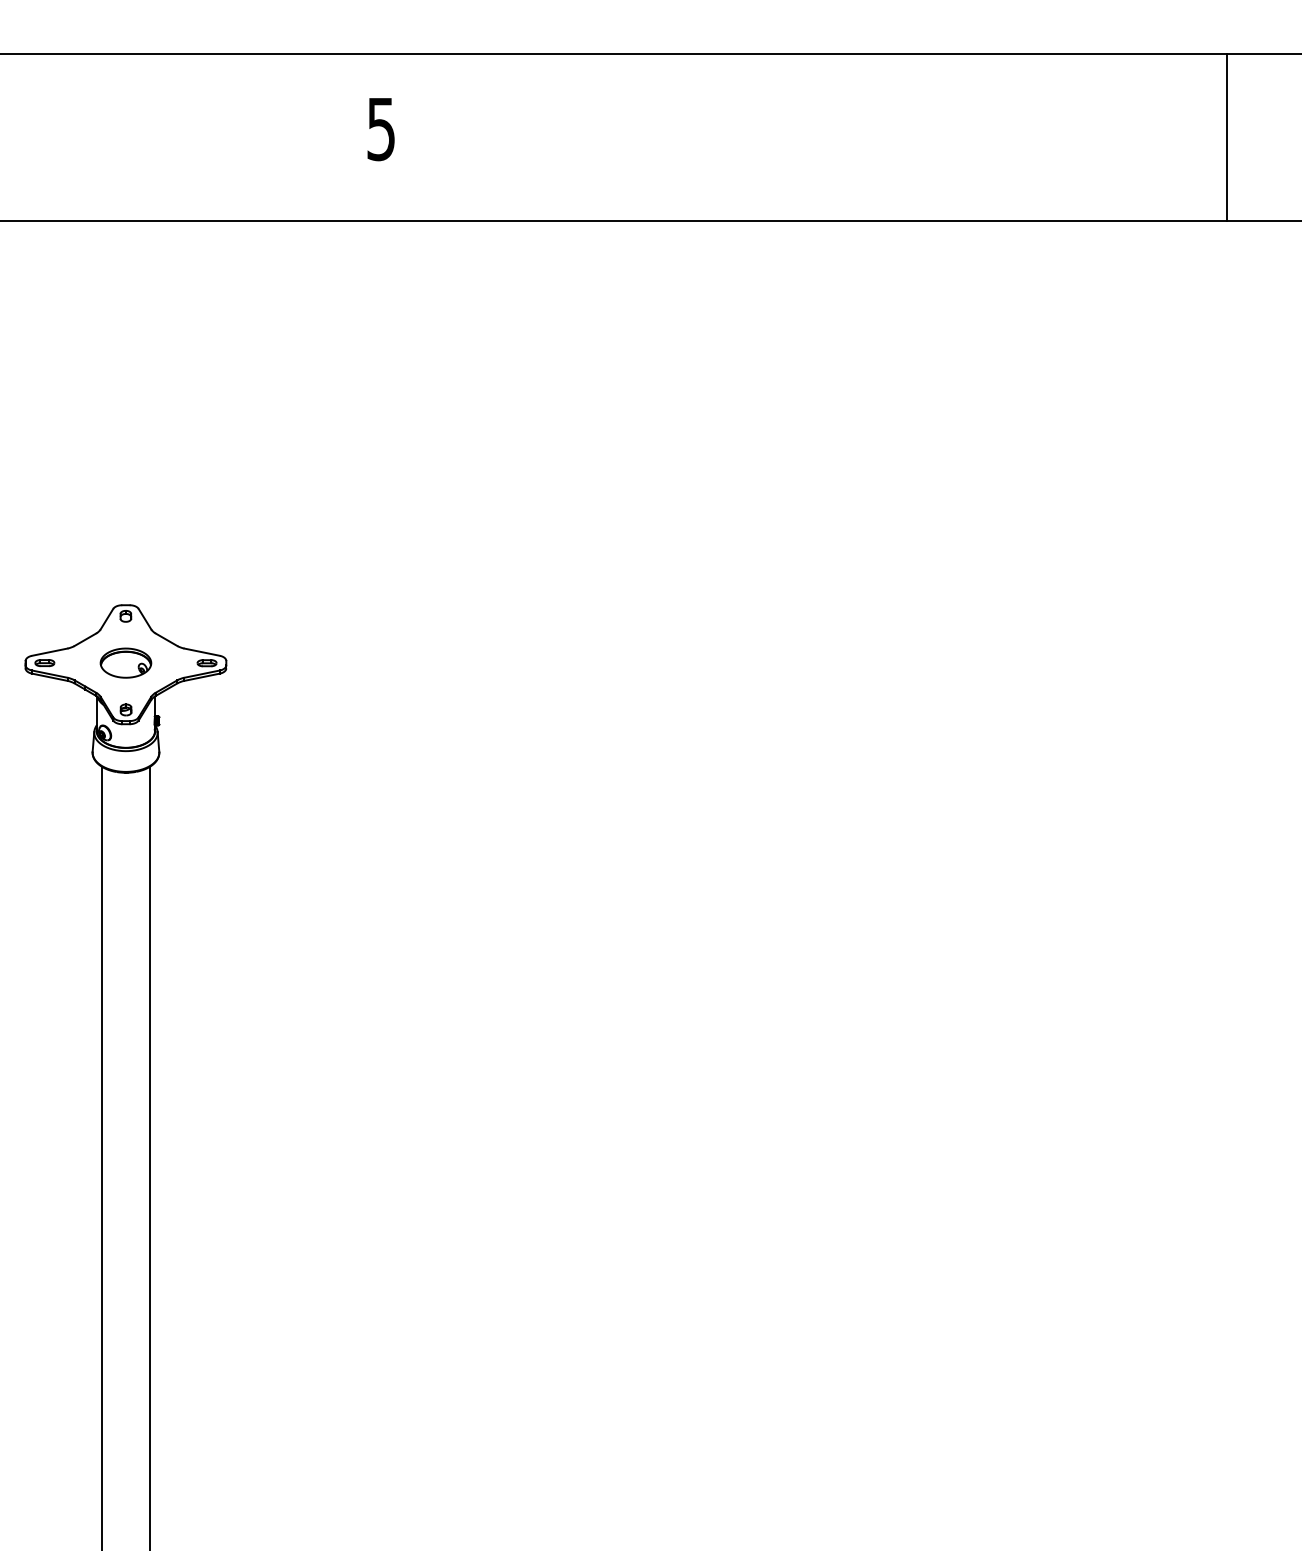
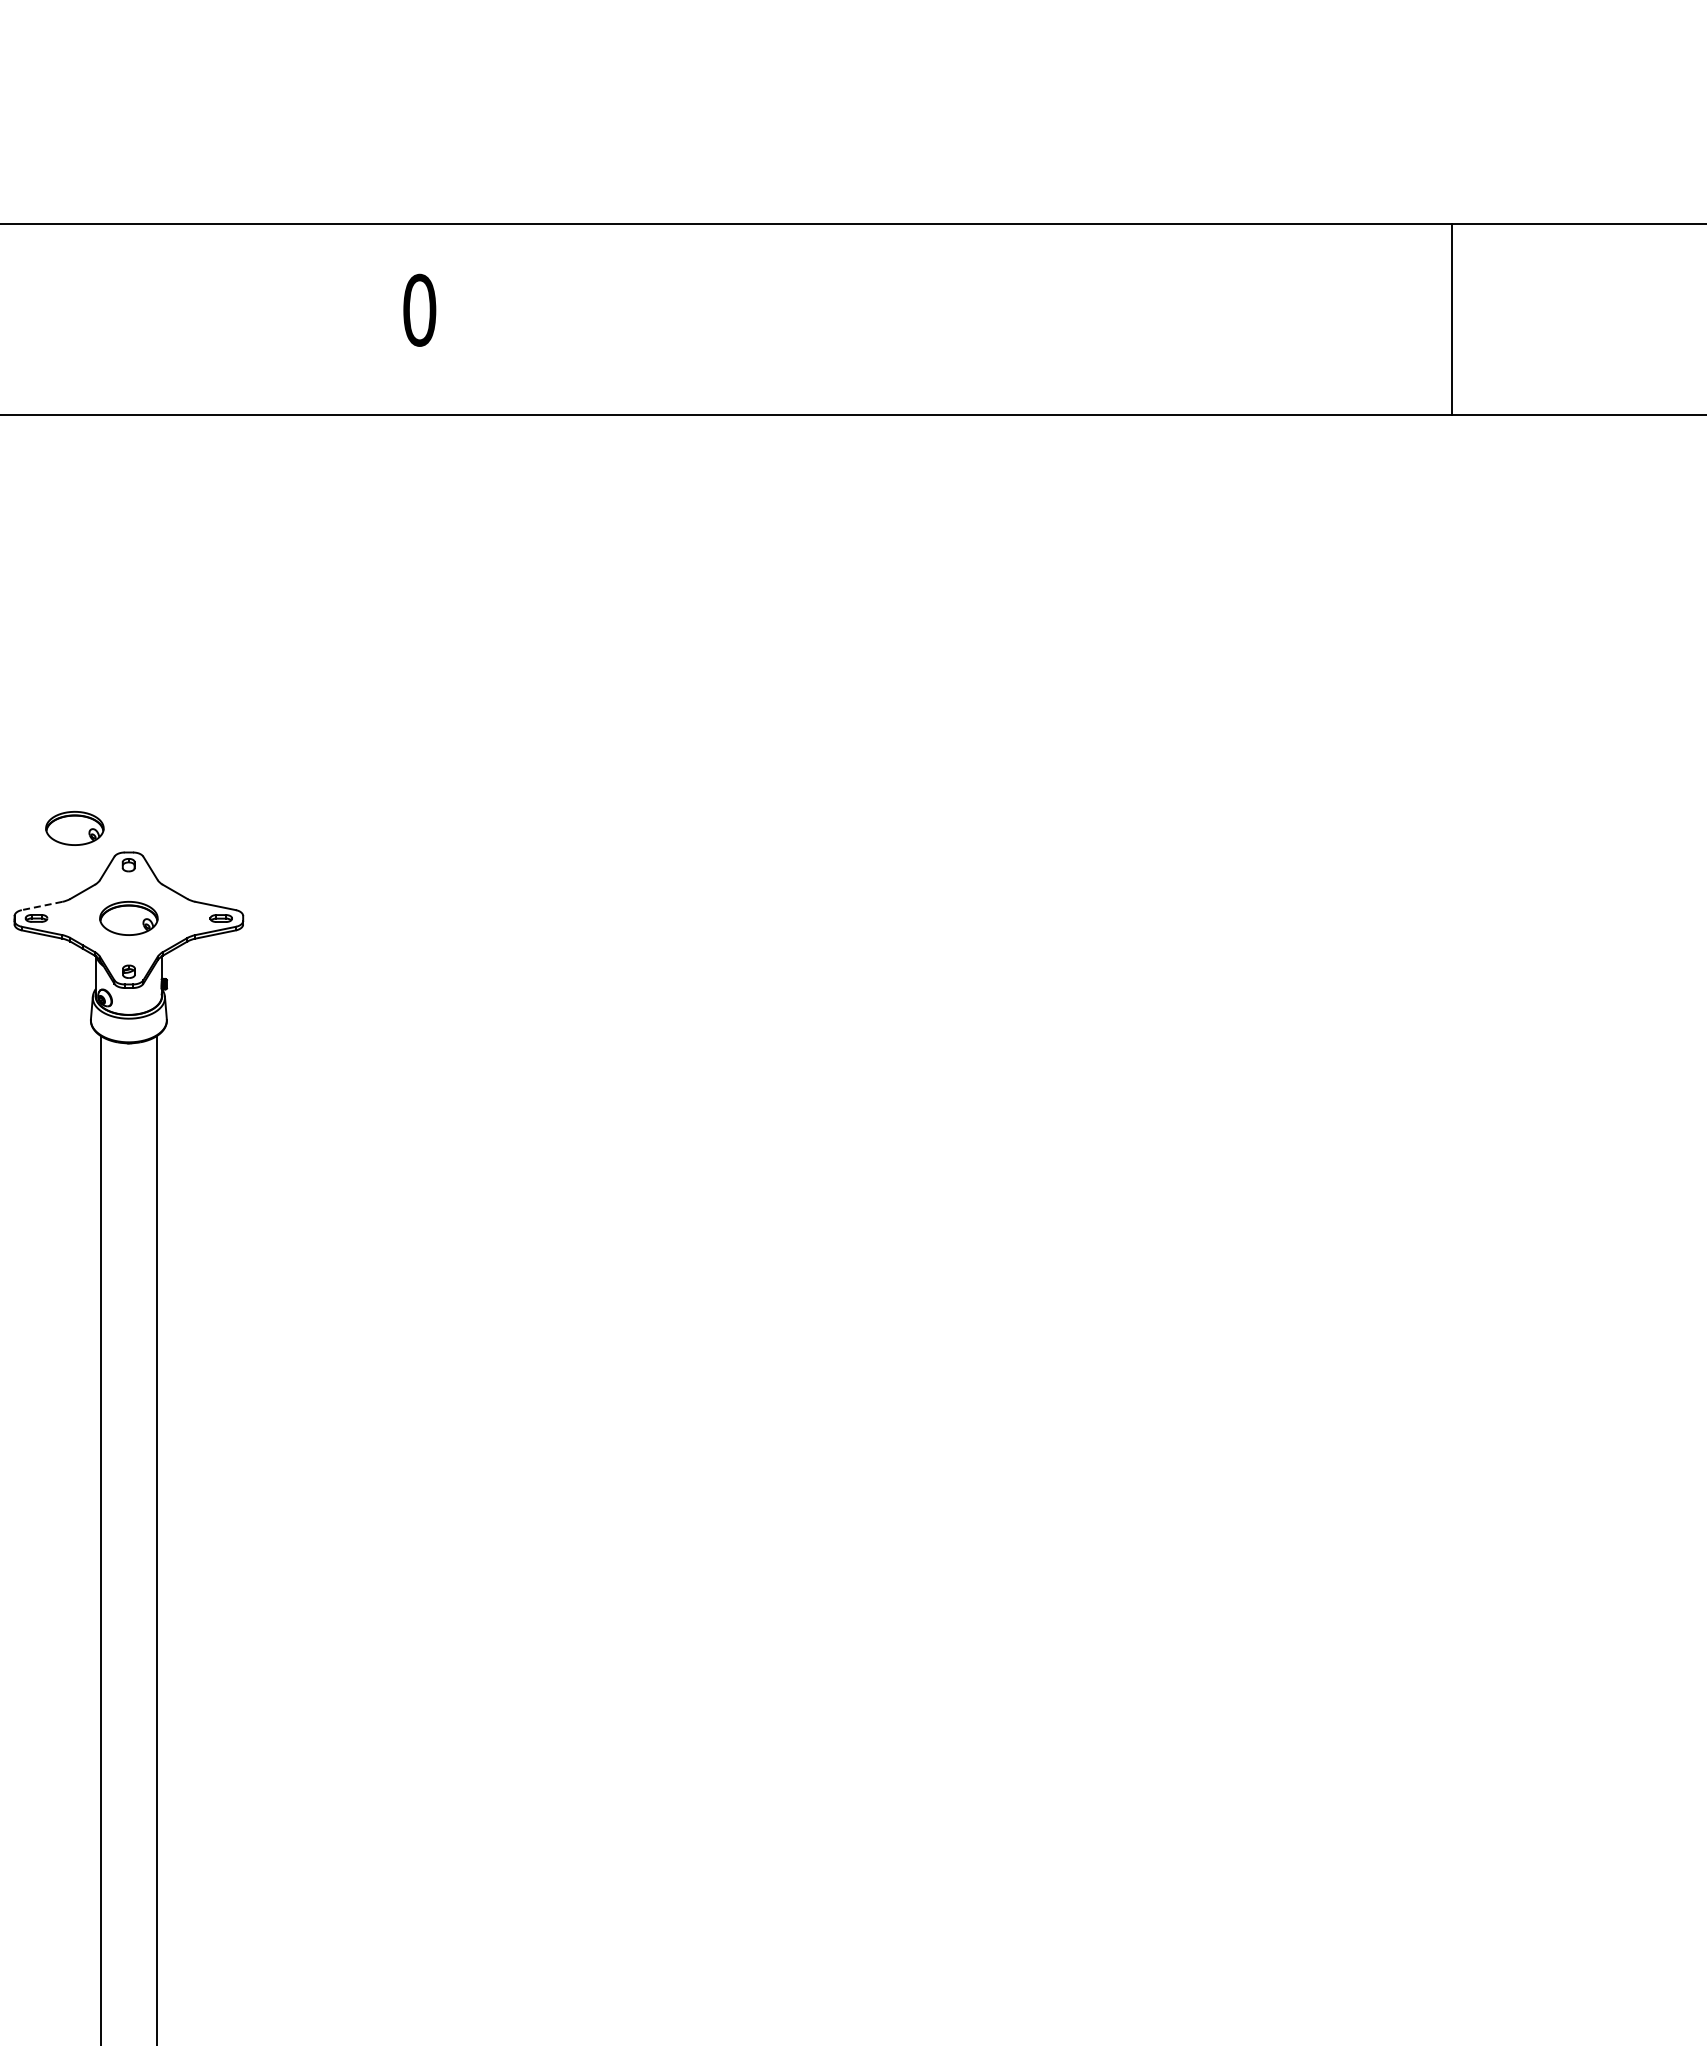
text: (381, 128) -> (419, 309), 5 -> 0
line: (1227, 137) -> (1452, 319), moved
part: (78, 584) -> (74, 828), added
line: (50, 652) -> (42, 906), solid -> dashed

